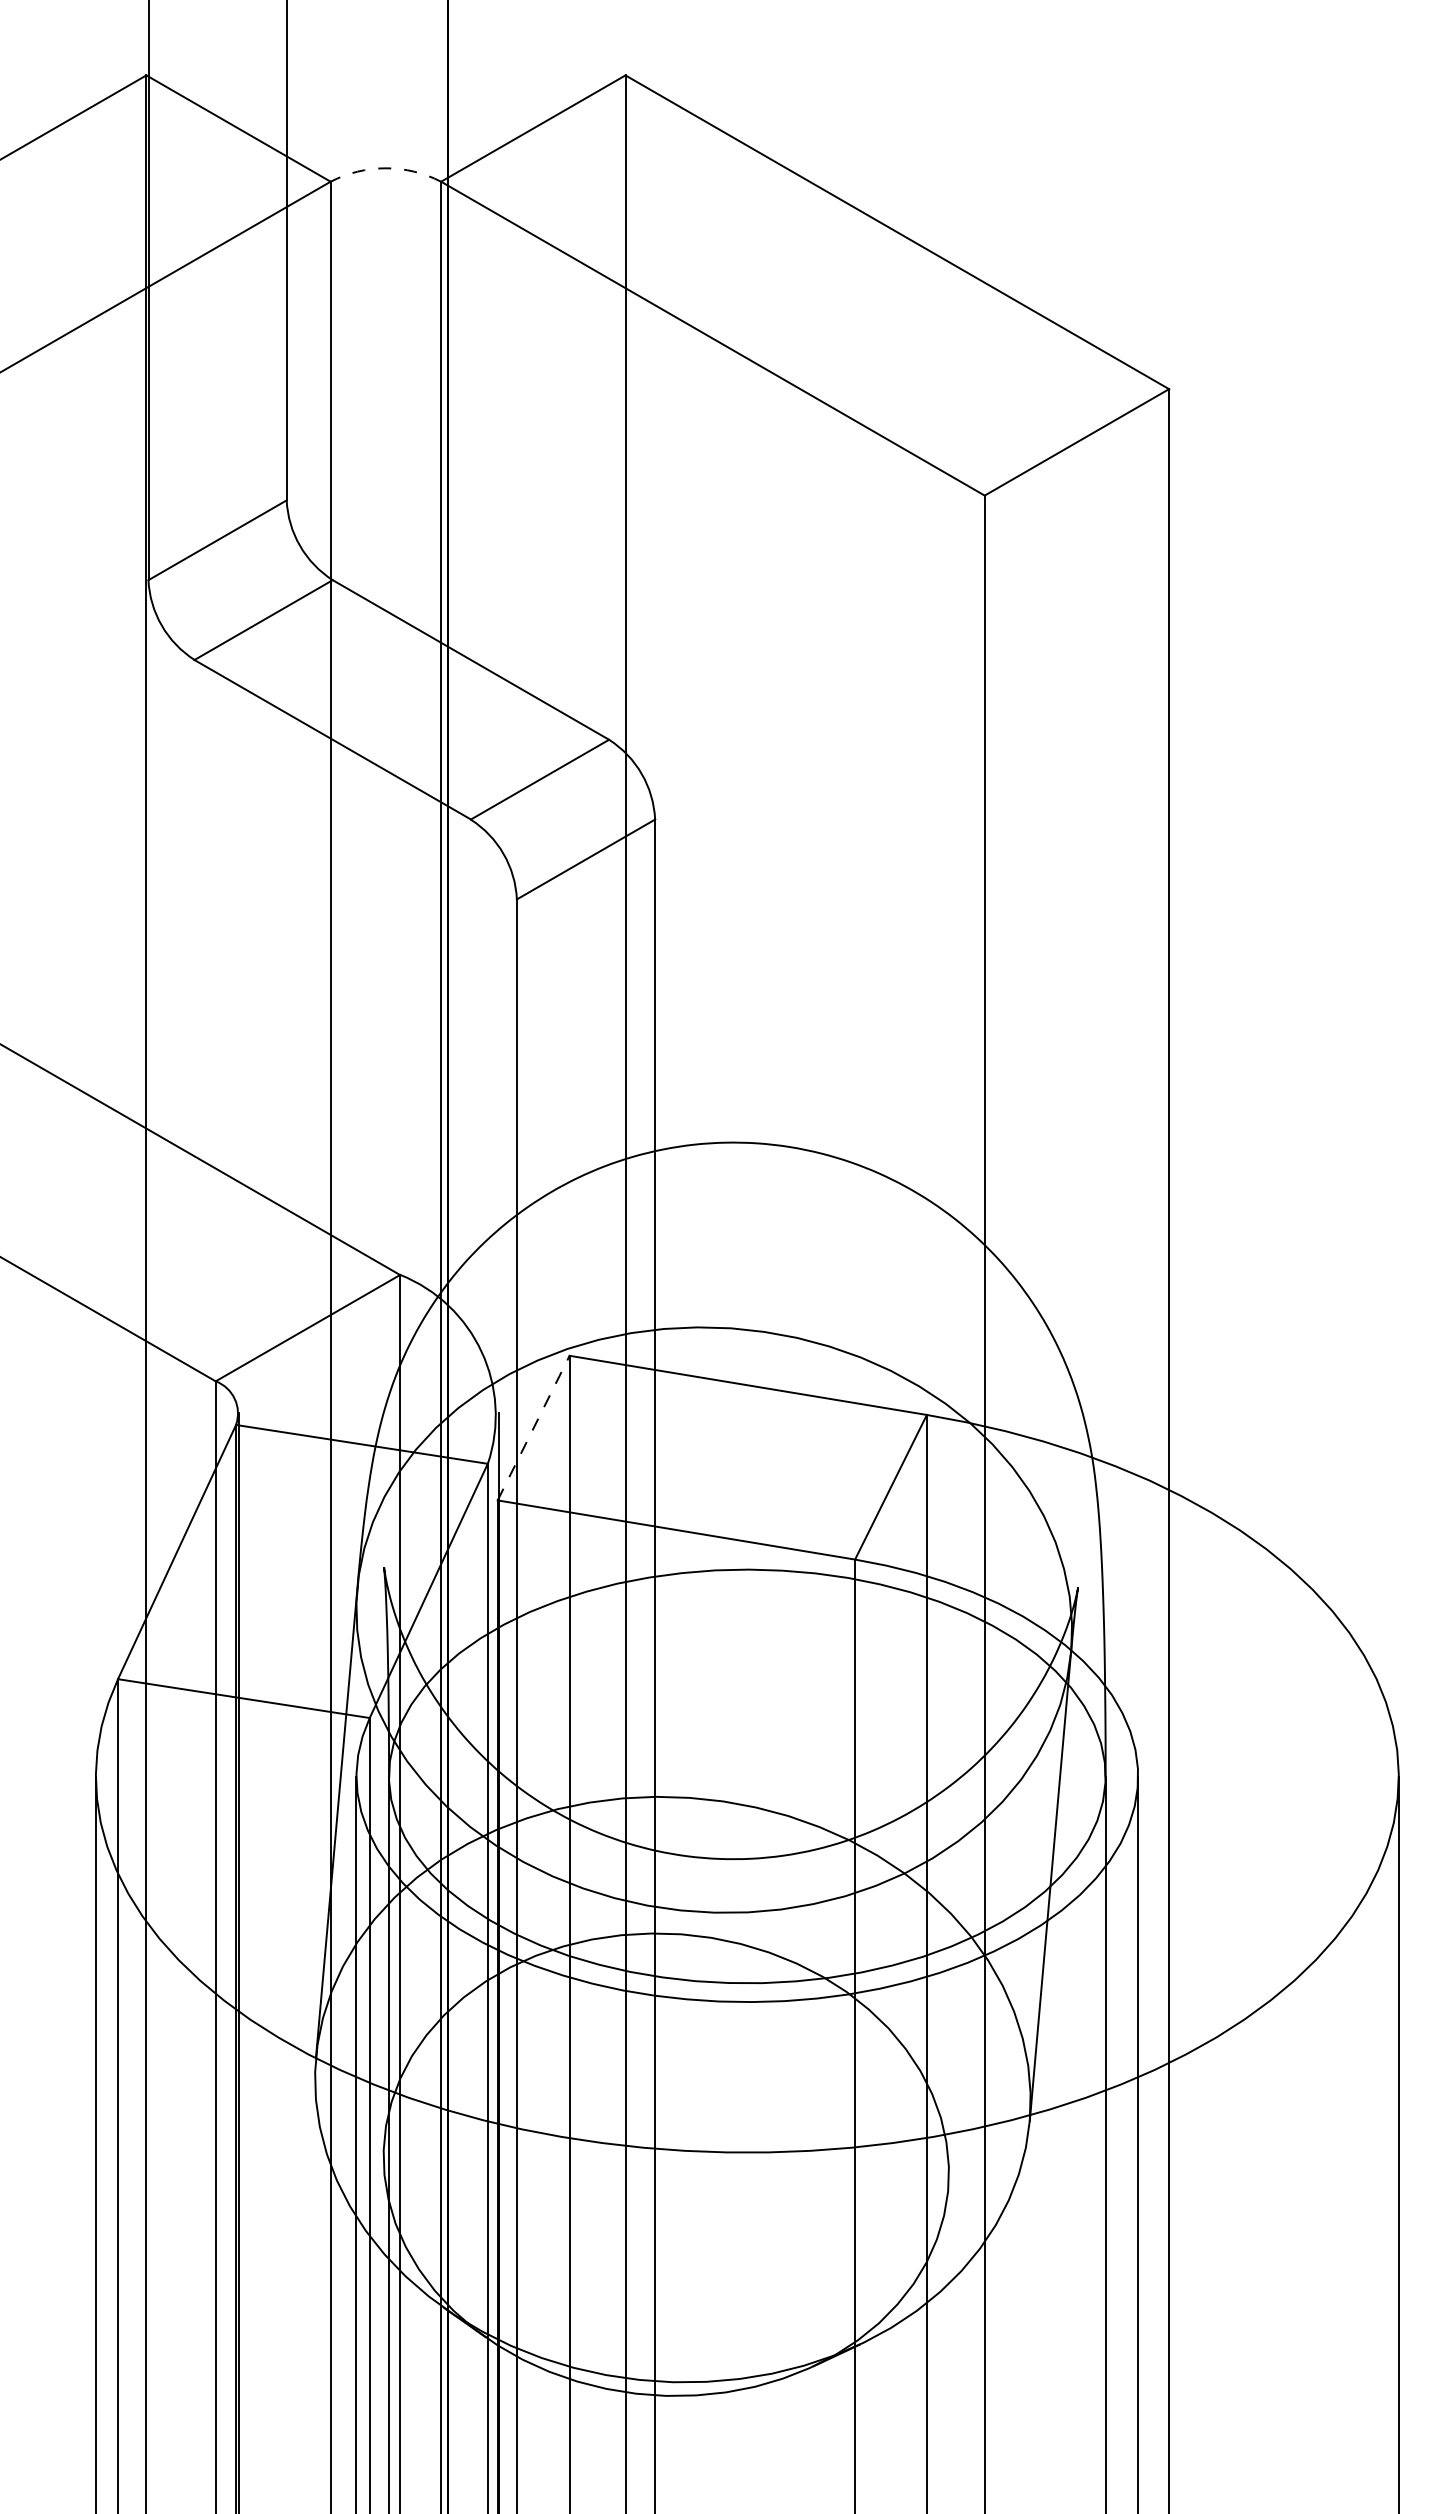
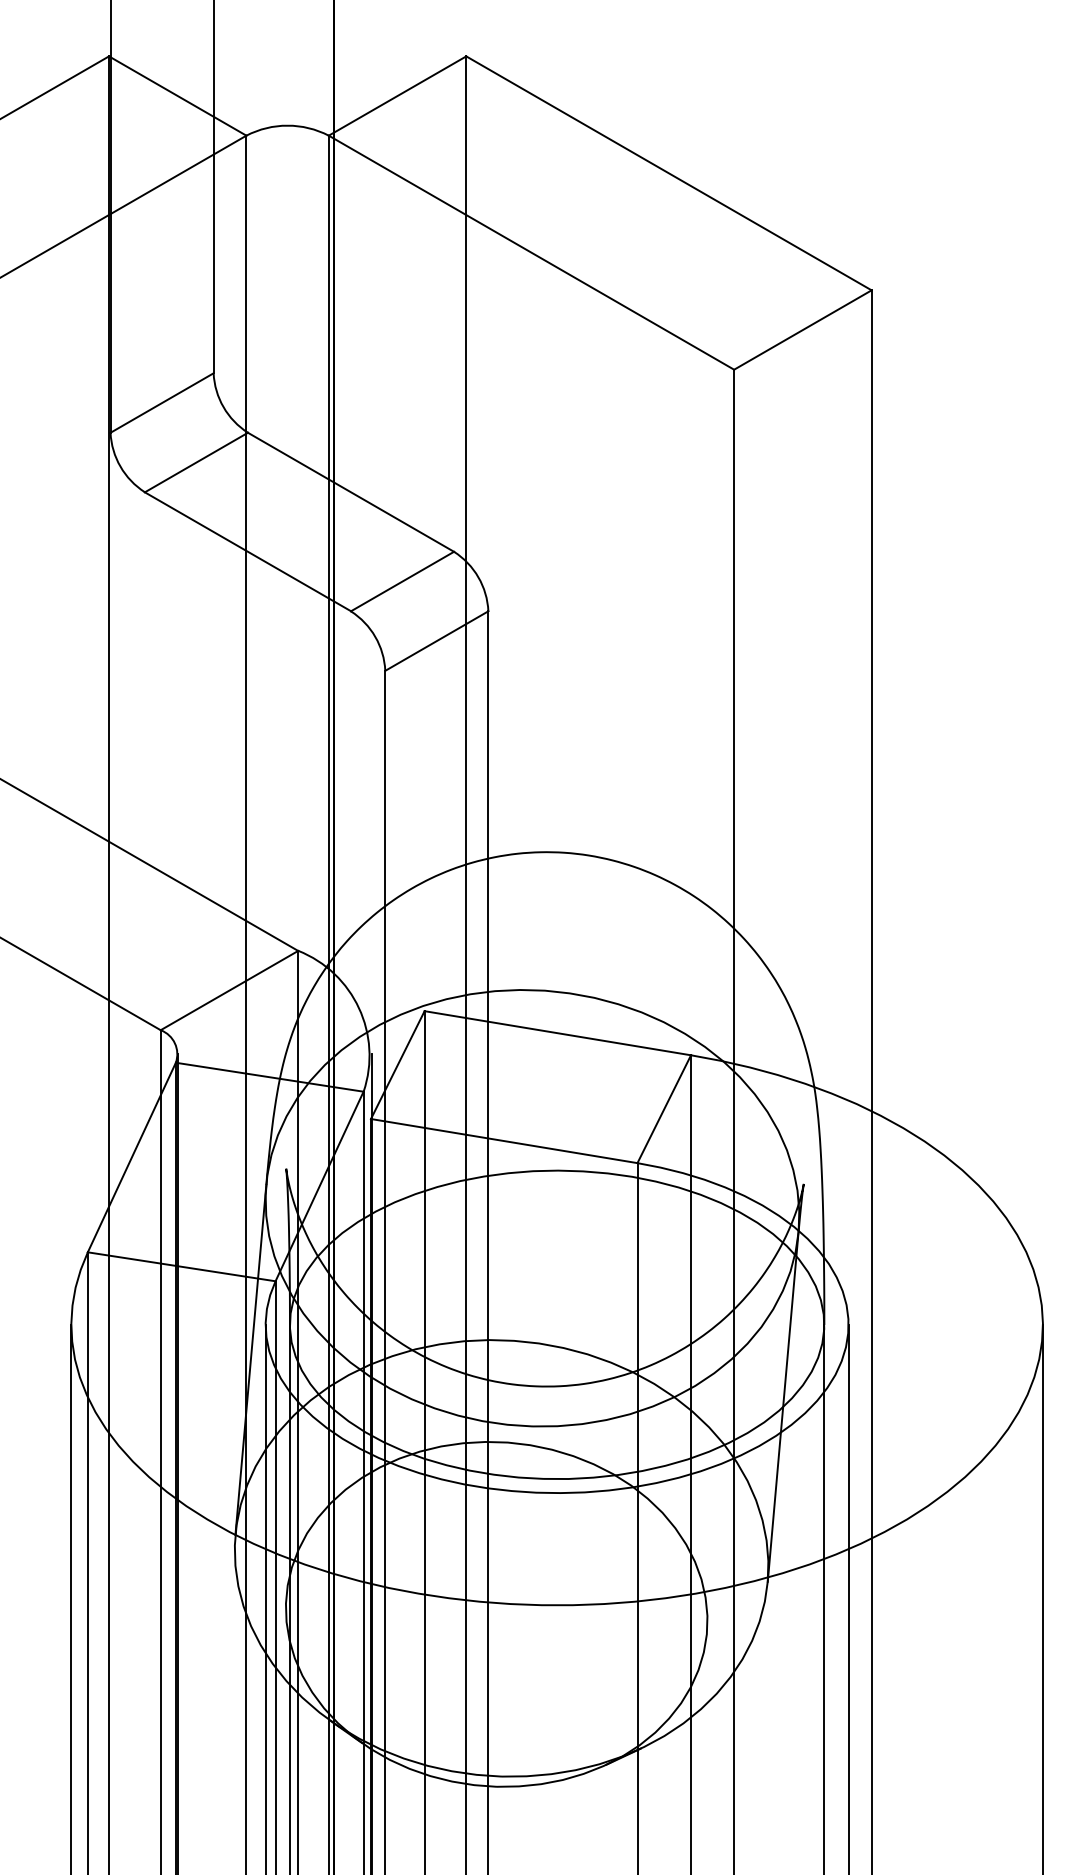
arc: (385, 168) -> (287, 125), dashed -> solid
line: (533, 1428) -> (397, 1065), dashed -> solid

